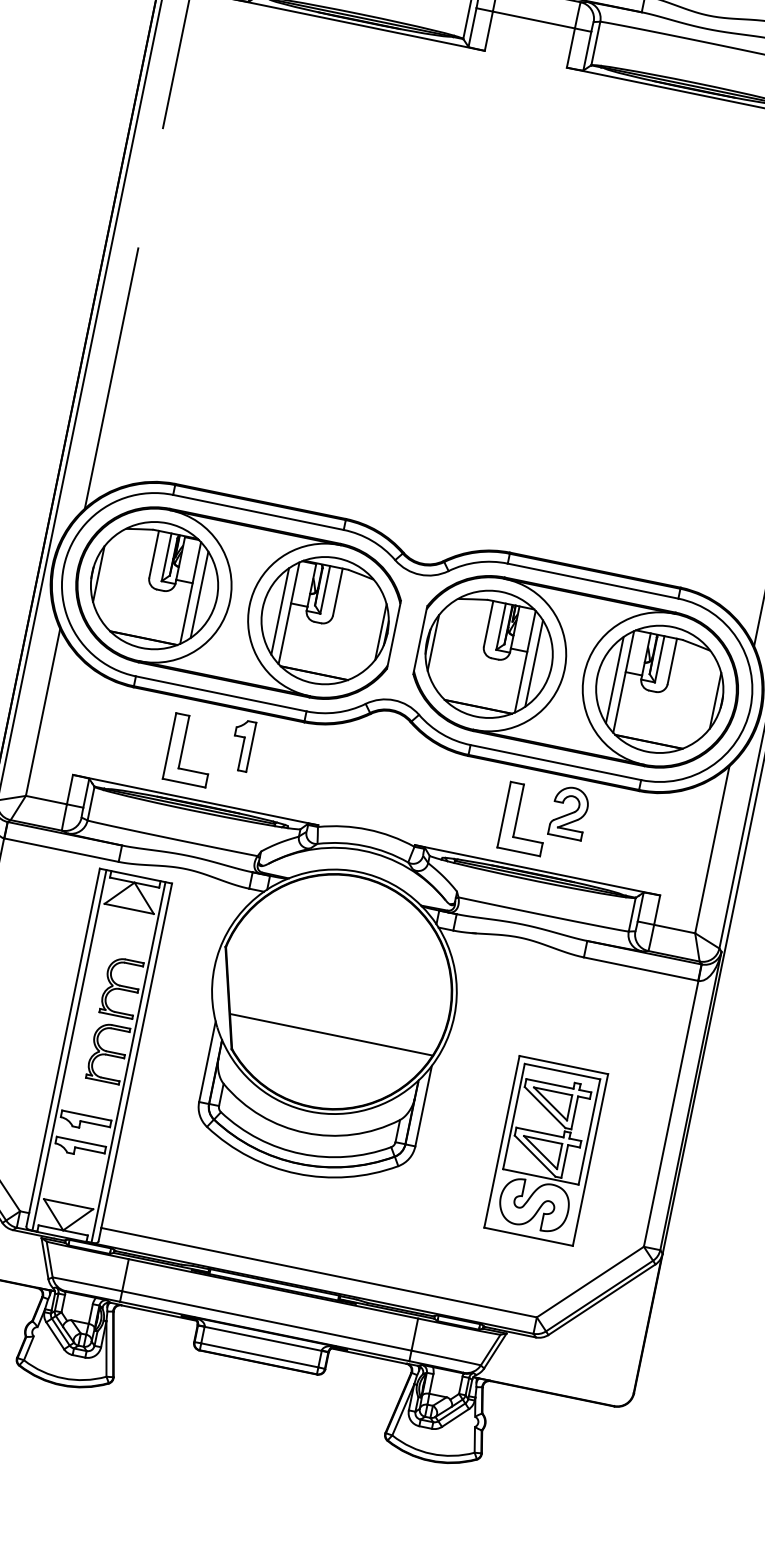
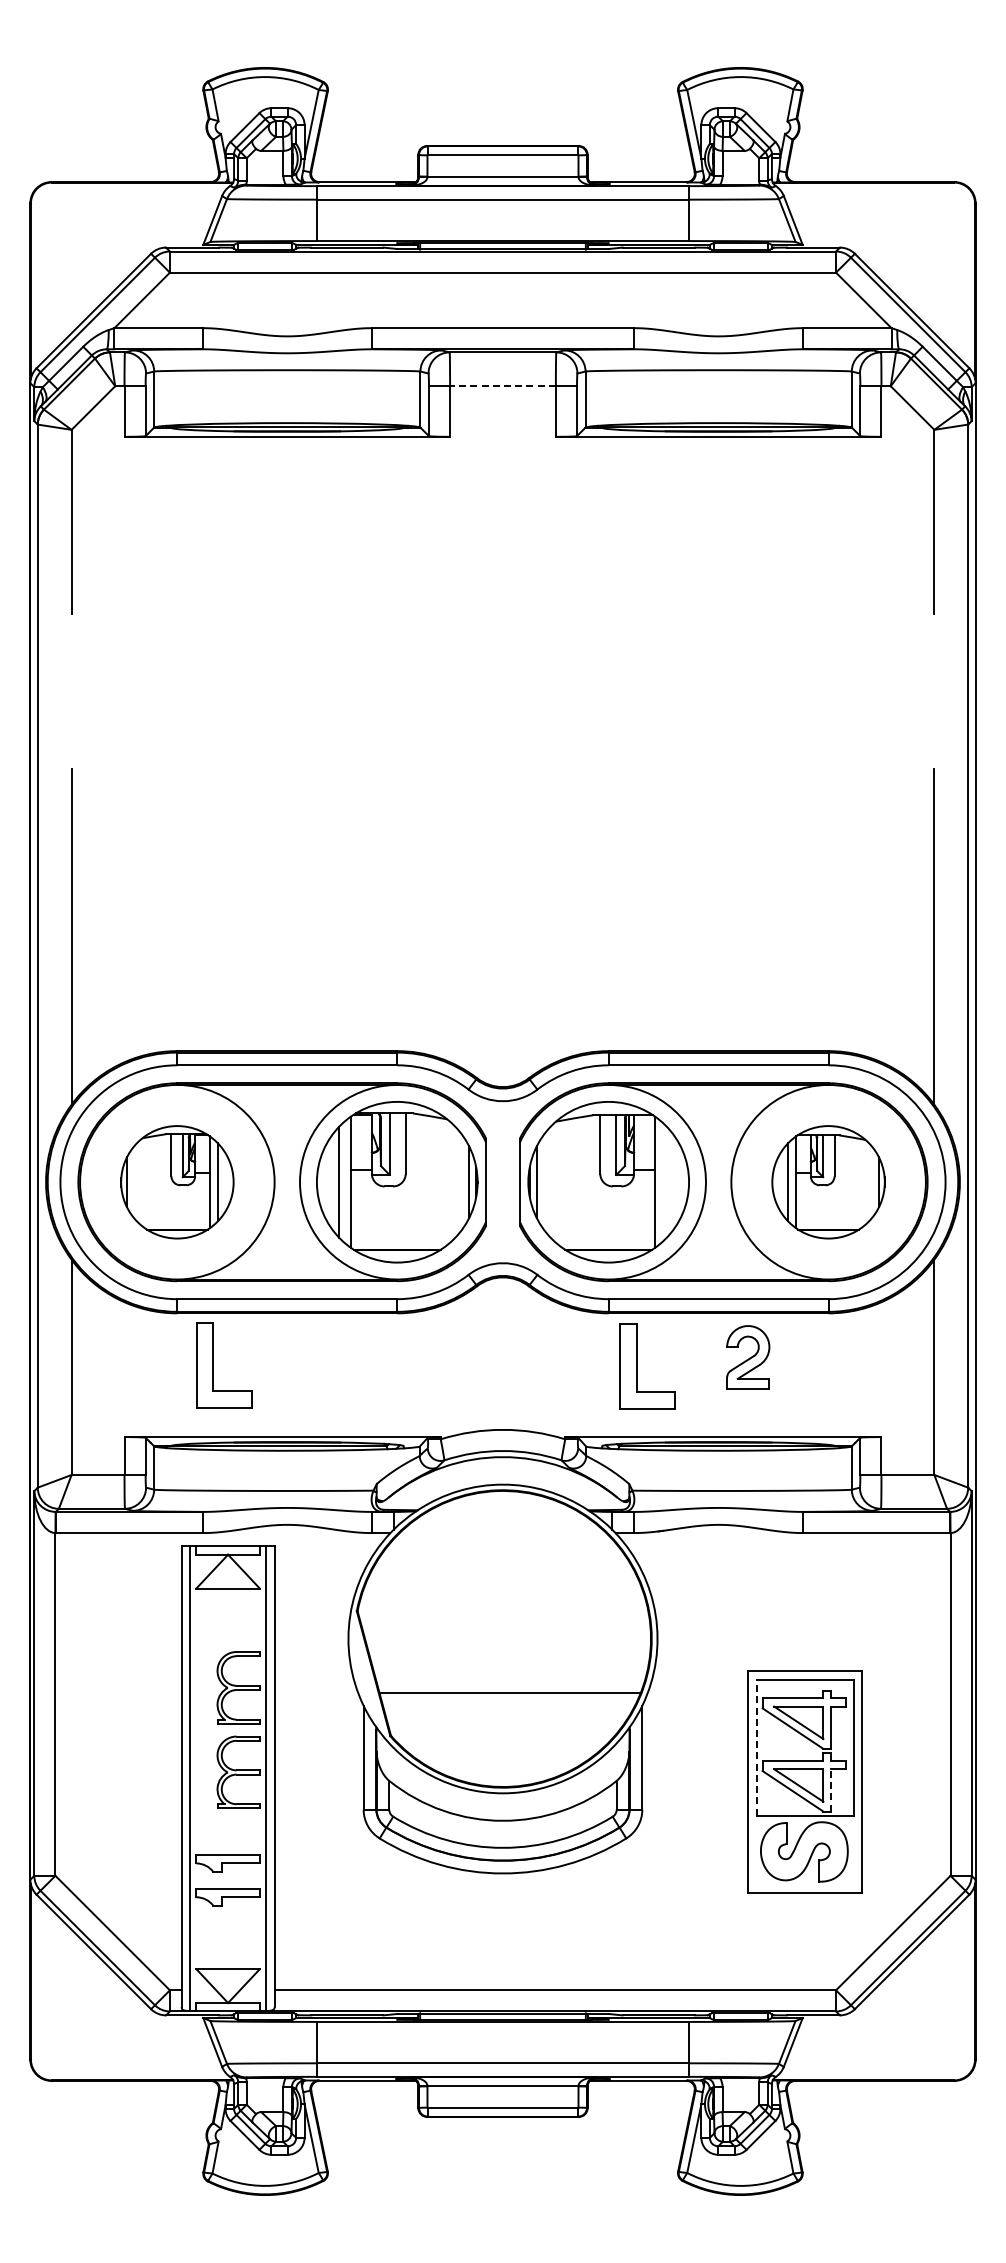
line: (534, 20) -> (503, 386), solid -> dashed
part: (154, 585) -> (177, 1182), size x0.7
line: (534, 662) -> (666, 1181), removed
part: (659, 689) -> (828, 1182), size x0.7
part: (242, 745) -> (326, 1357), removed
part: (182, 748) -> (213, 1365), moved
part: (517, 817) -> (637, 1366), moved
line: (513, 1116) -> (756, 1747), solid -> dashed
line: (564, 1160) -> (830, 1789), solid -> dashed

